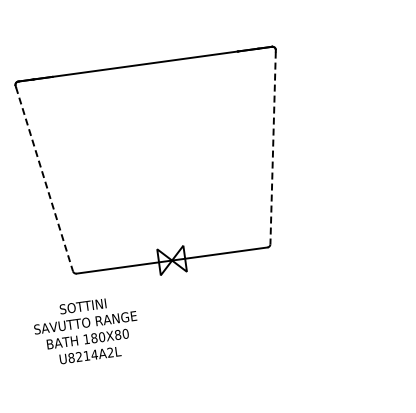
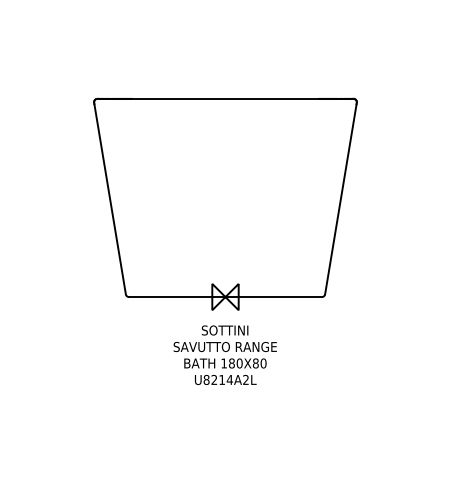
line: (272, 148) -> (340, 199), dashed -> solid
line: (44, 179) -> (110, 199), dashed -> solid
text: (85, 330) -> (224, 354), moved

